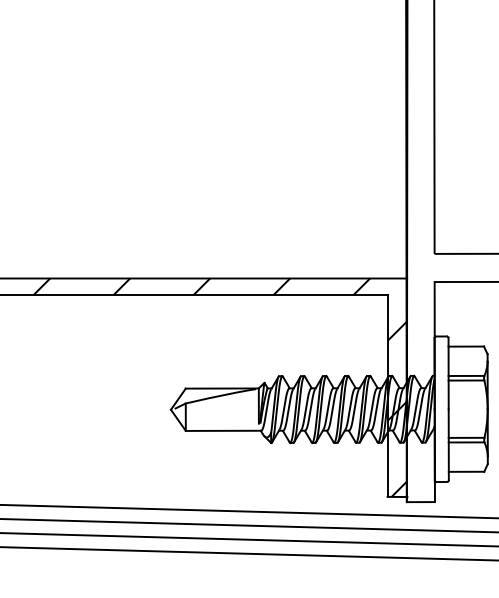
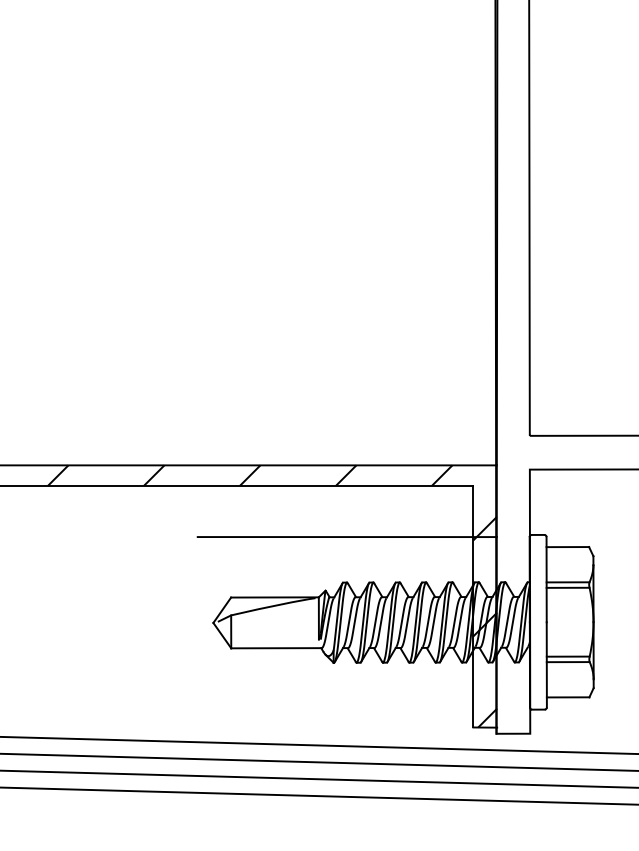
line: (281, 338) -> (346, 537), added

